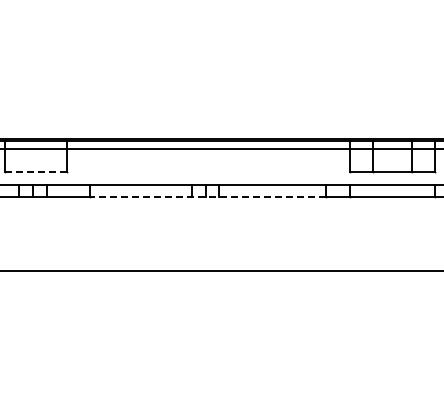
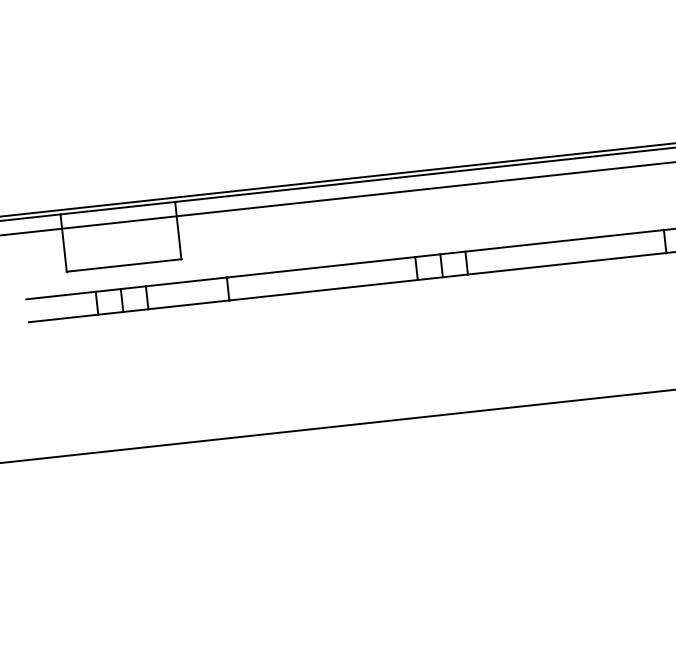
line: (36, 172) -> (124, 265), dashed -> solid
line: (207, 197) -> (446, 277), dashed -> solid

